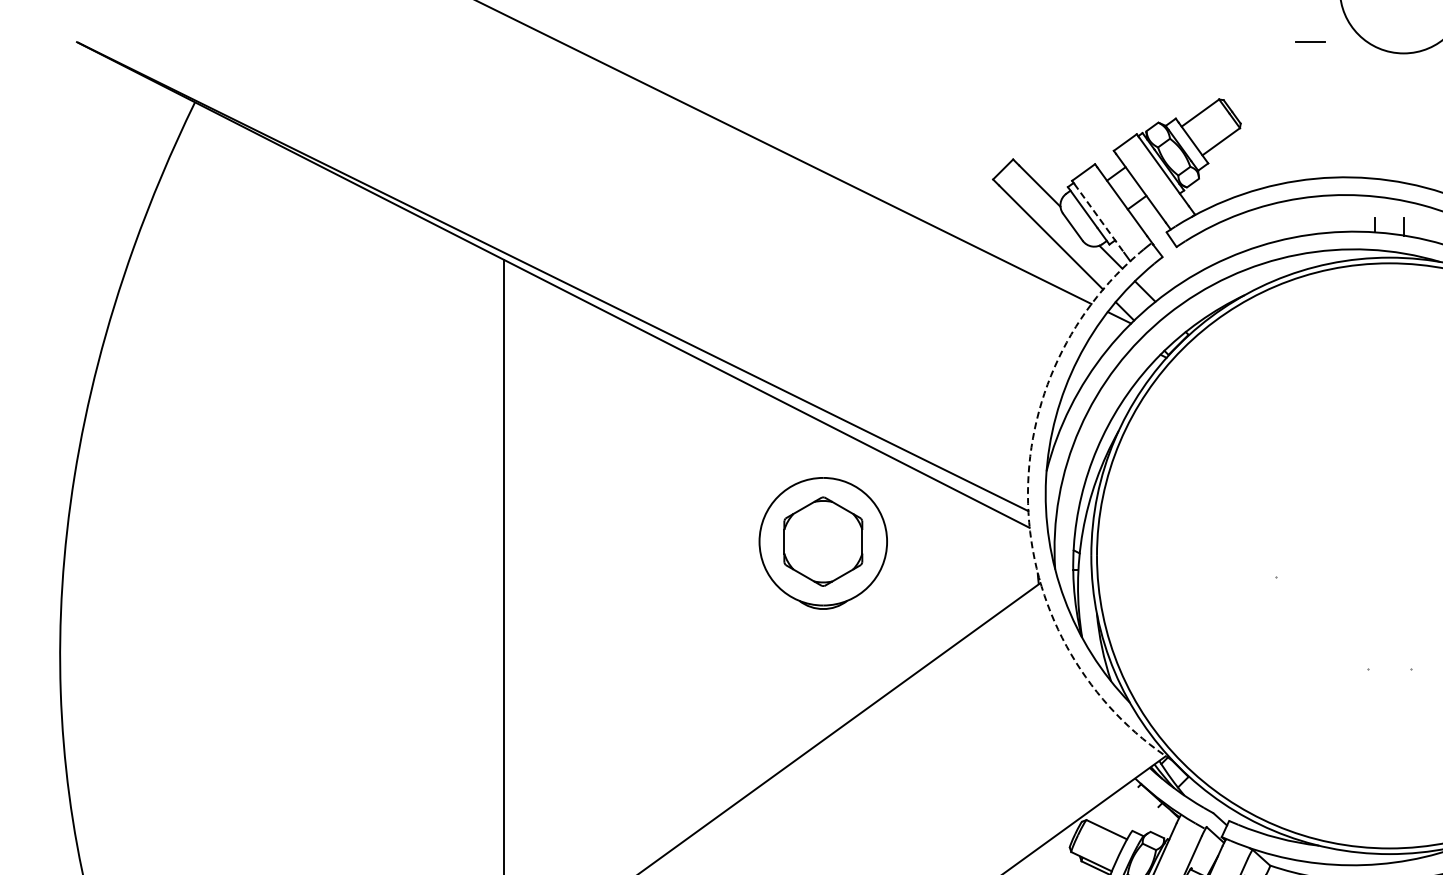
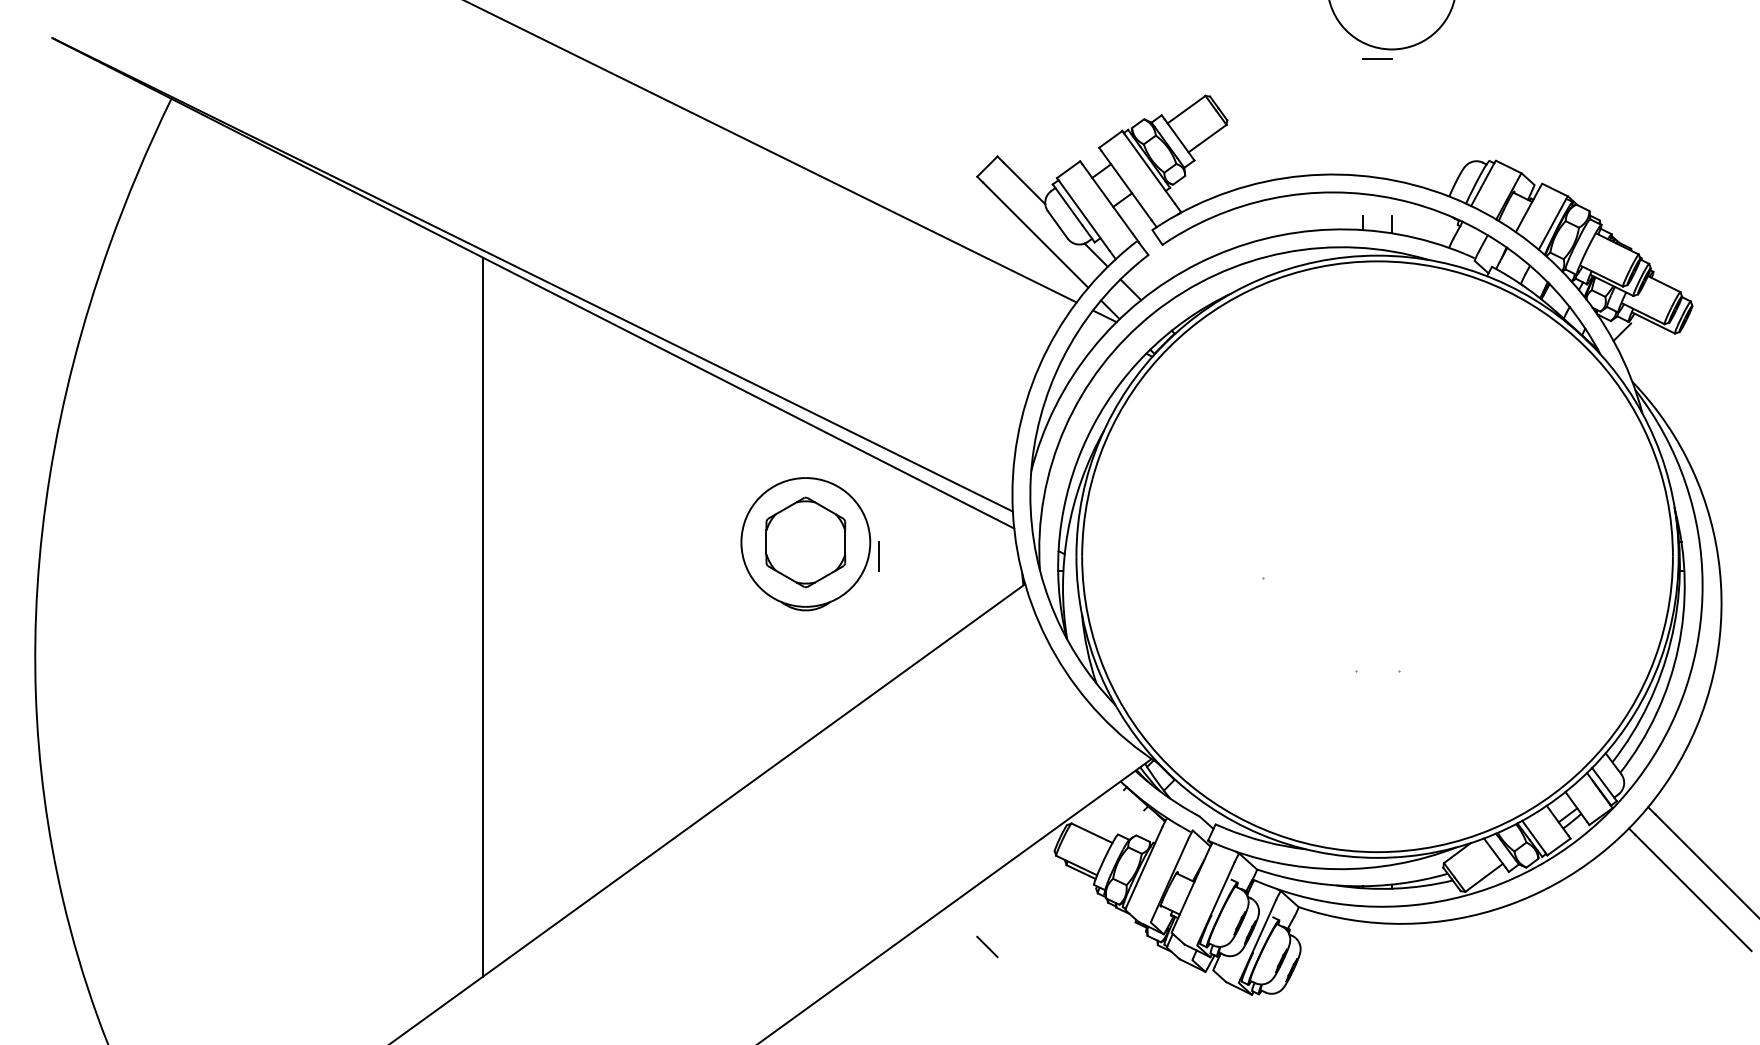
line: (1310, 41) -> (1377, 58), moved
line: (1099, 217) -> (1084, 215), dashed -> solid
arc: (1028, 513) -> (1012, 513), dashed -> solid
line: (896, 555) -> (879, 556), added

